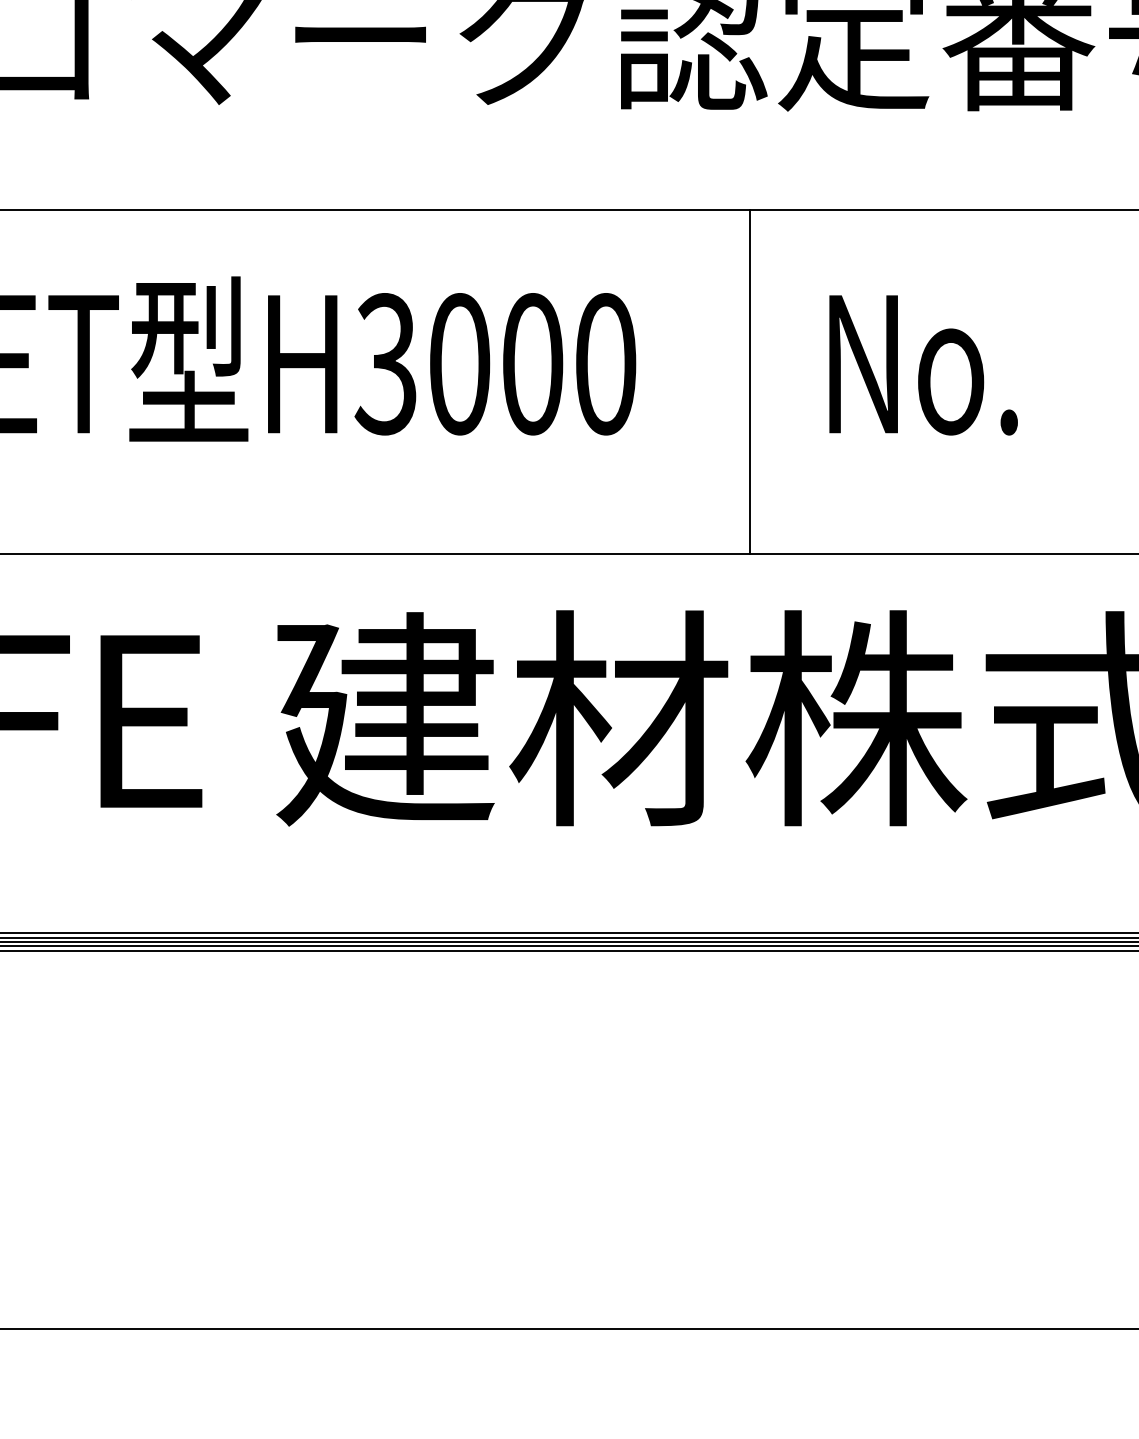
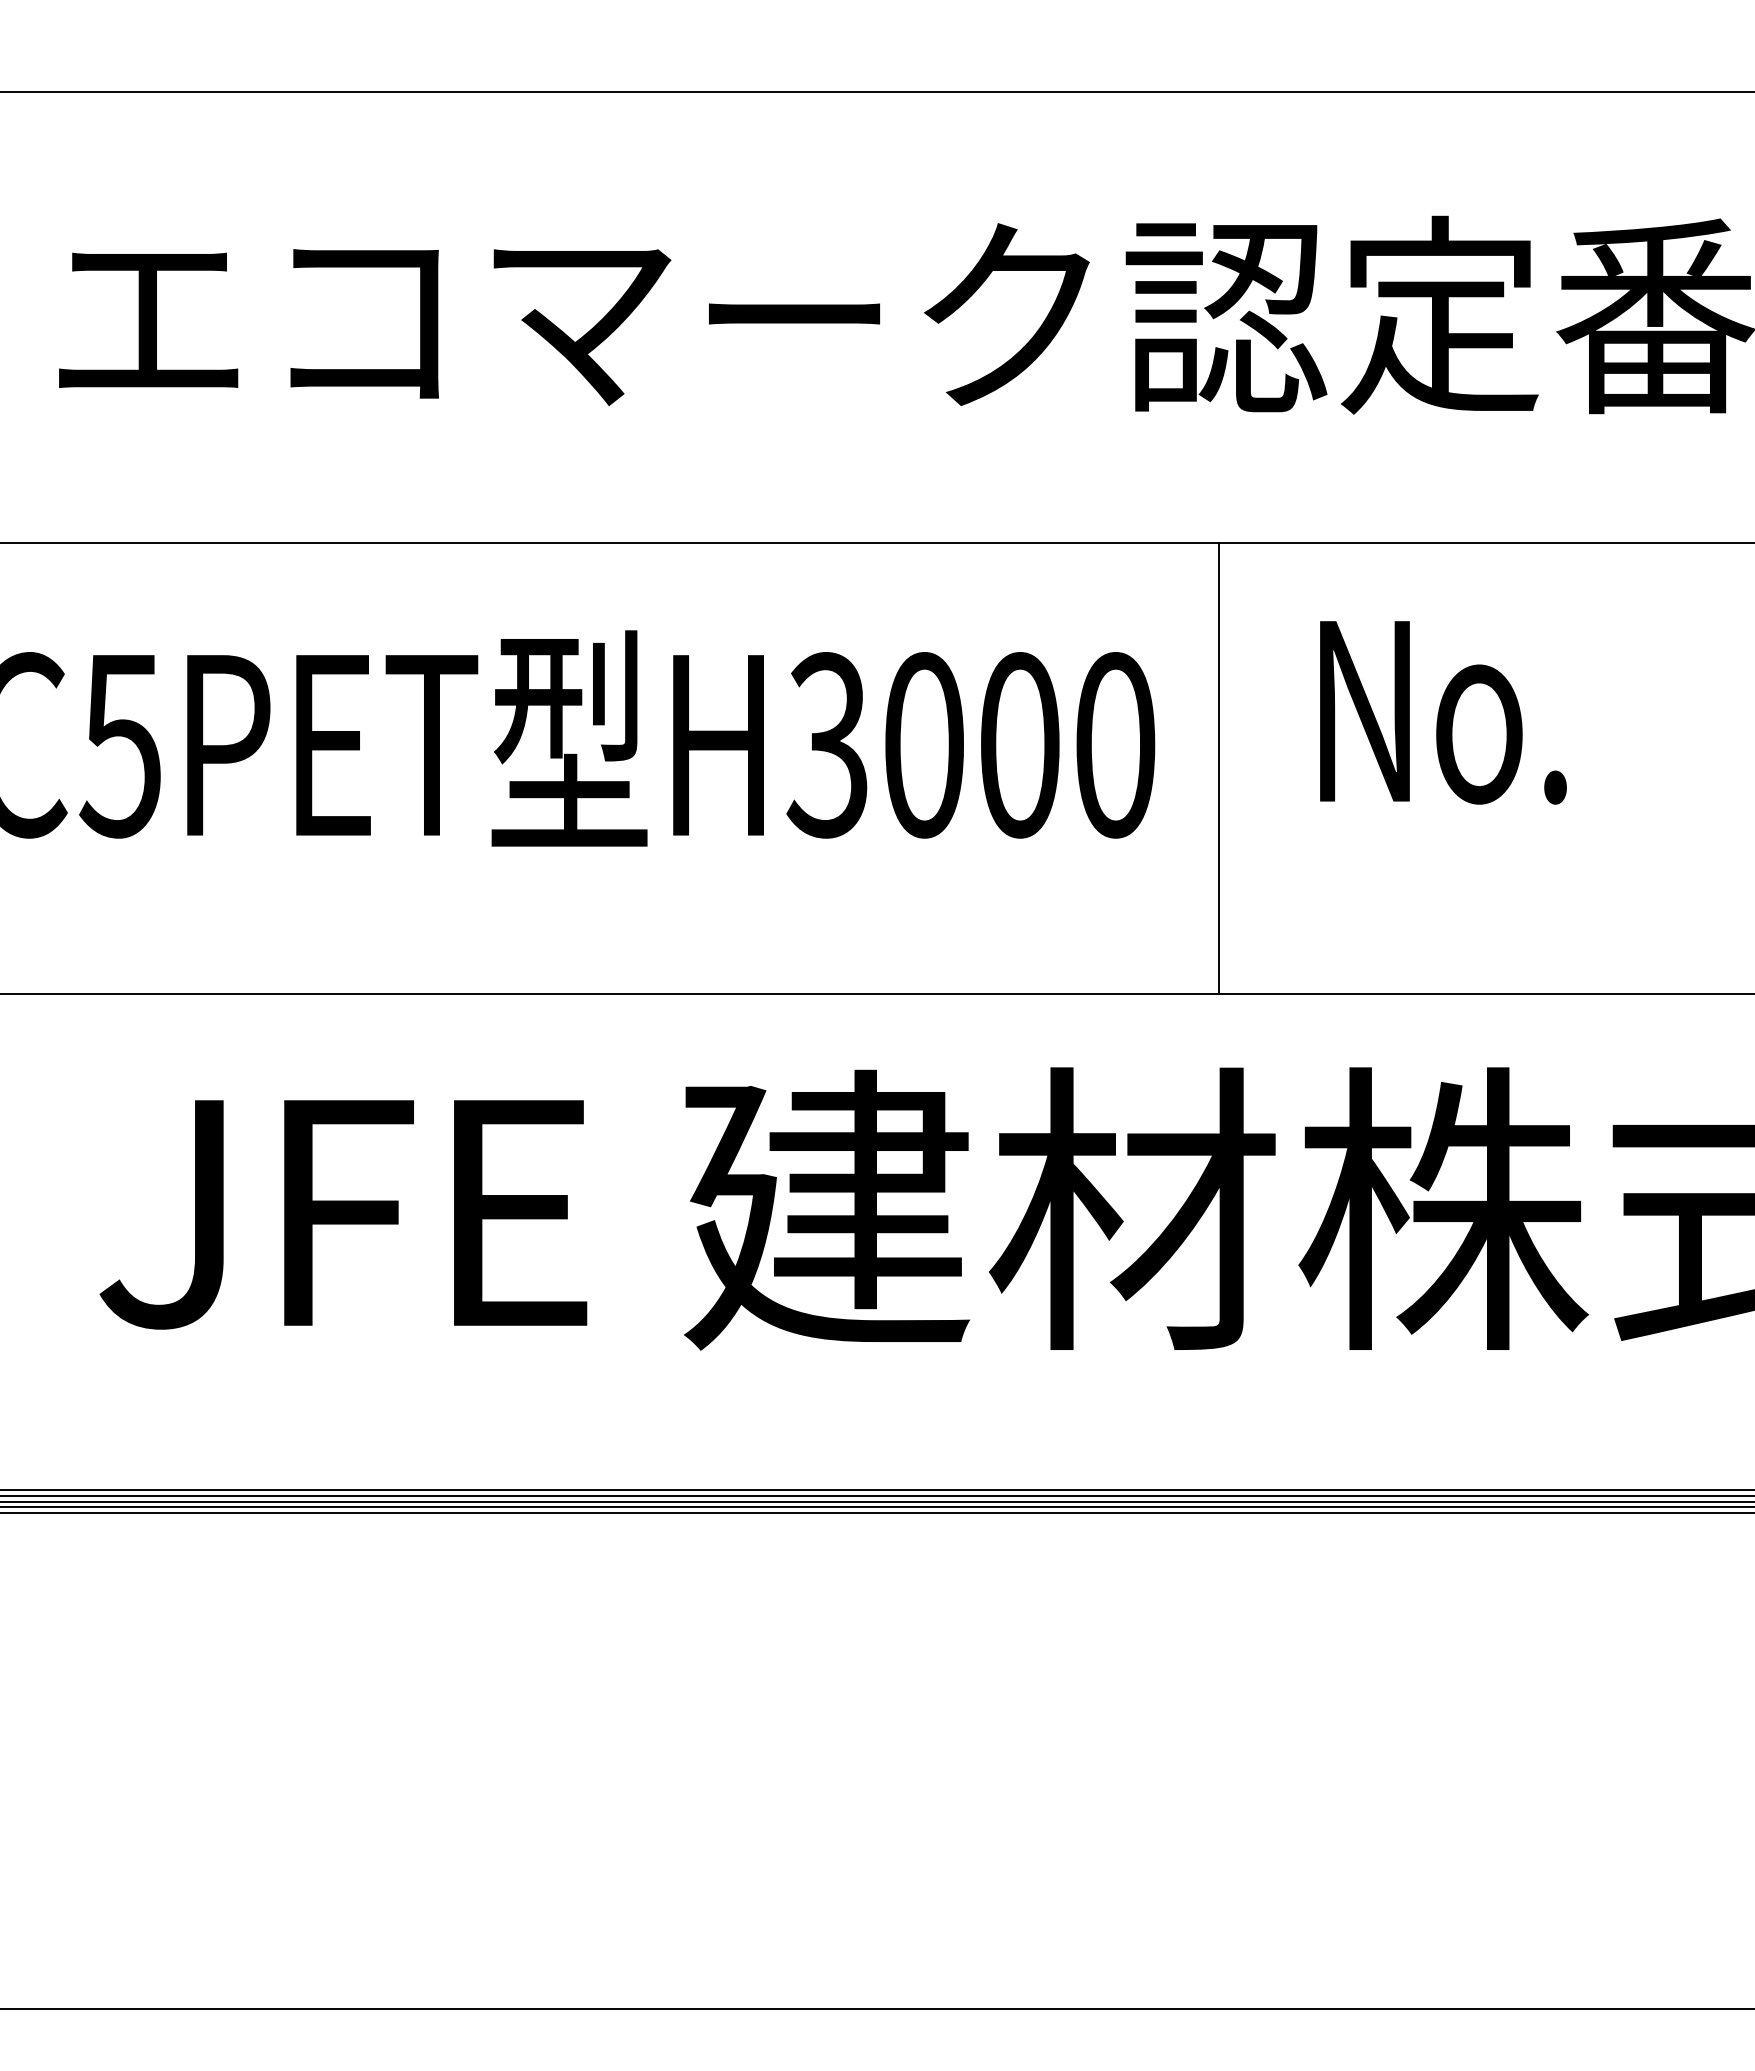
text: (923, 365) -> (1443, 712), moved
line: (749, 381) -> (1218, 768), moved

